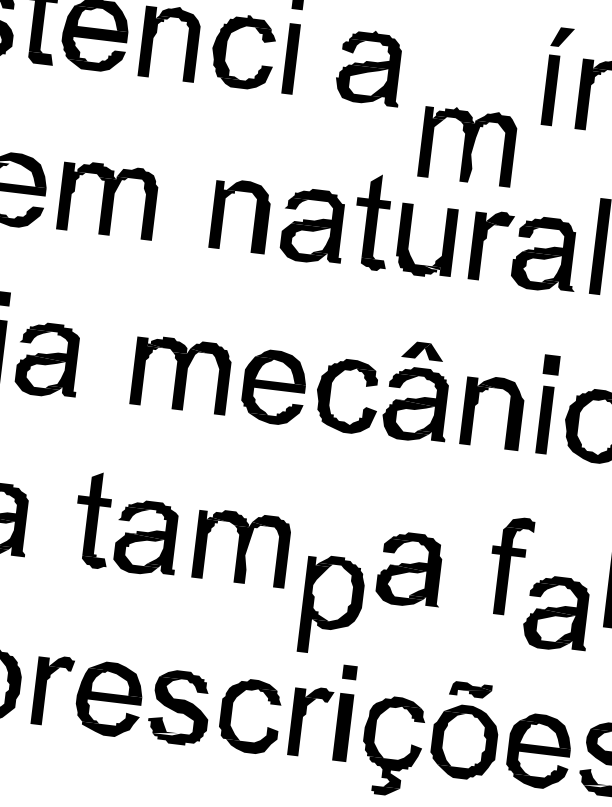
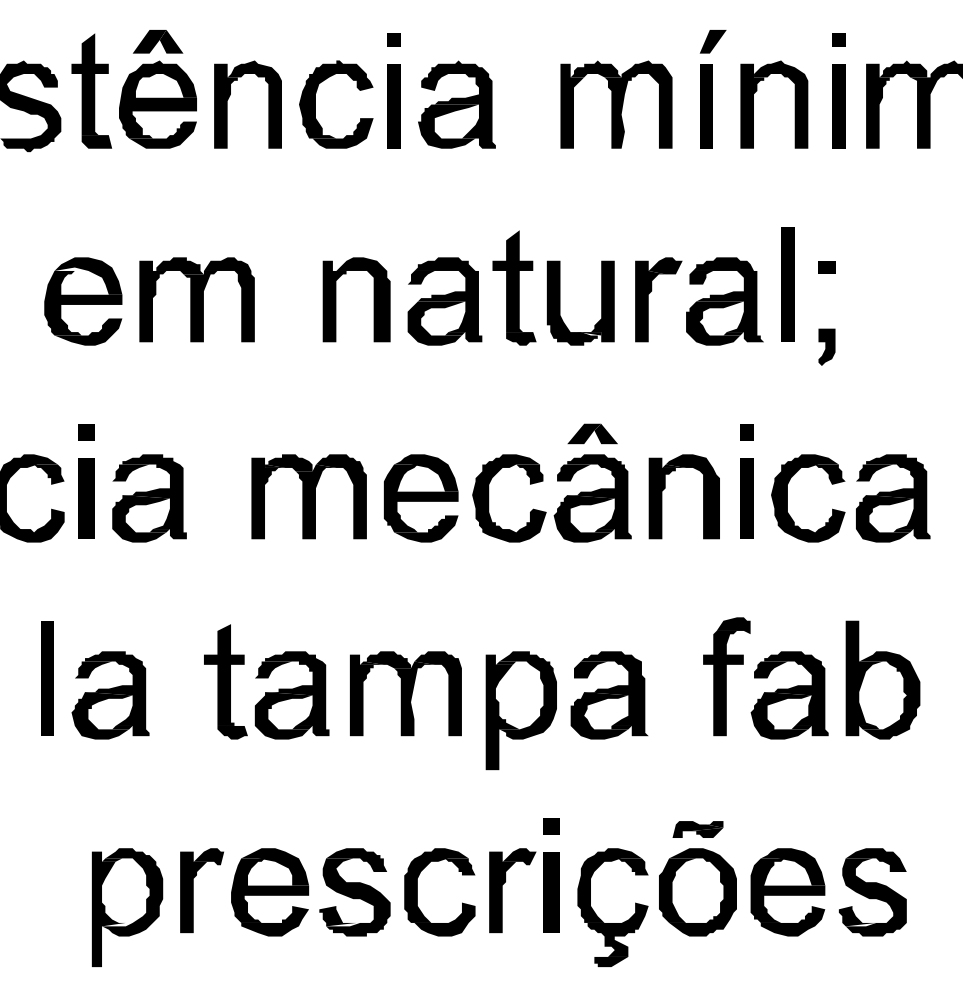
part: (369, 66) -> (456, 104), moved
part: (468, 145) -> (616, 104), moved
part: (550, 365) -> (746, 432), size x0.71
part: (331, 605) -> (520, 710), moved
part: (557, 613) -> (789, 695), moved

